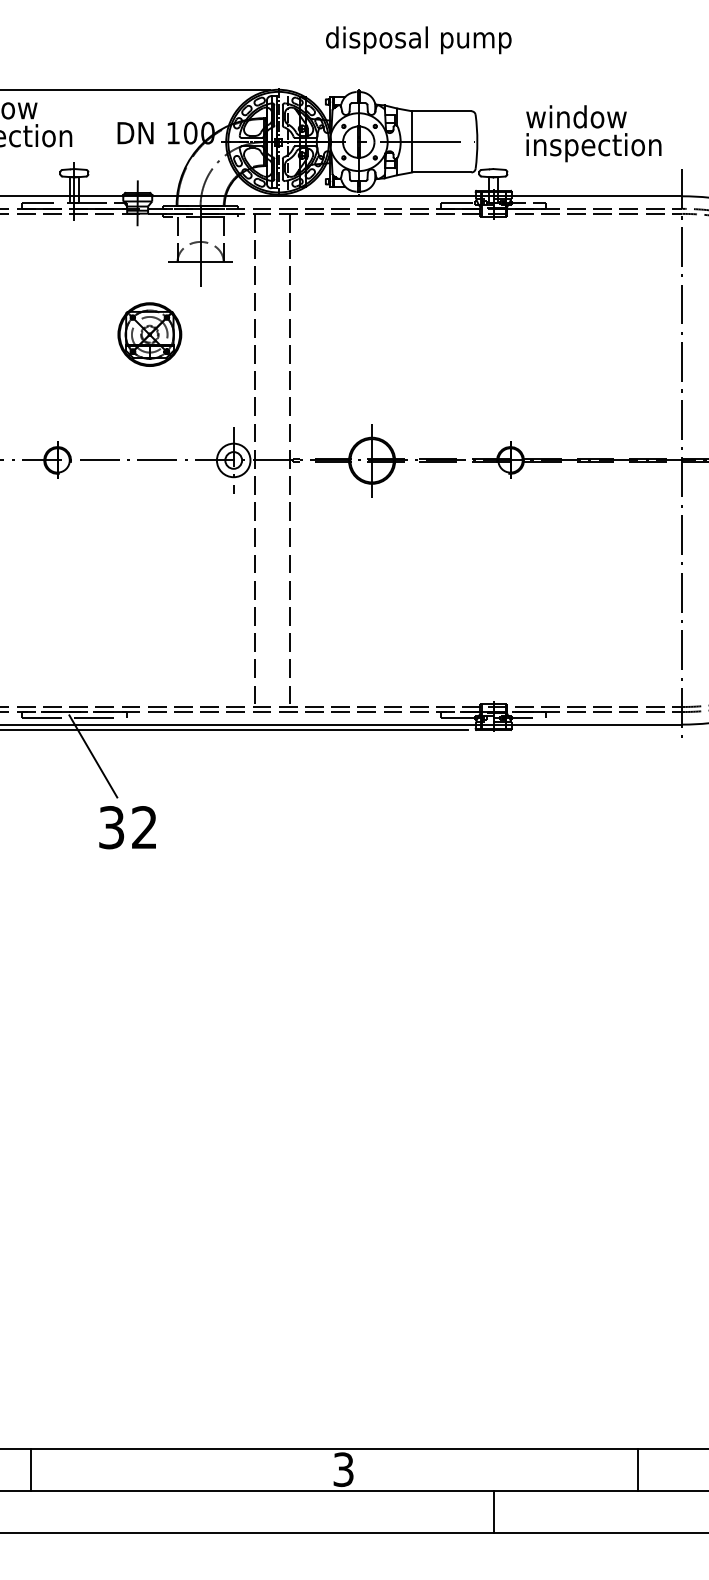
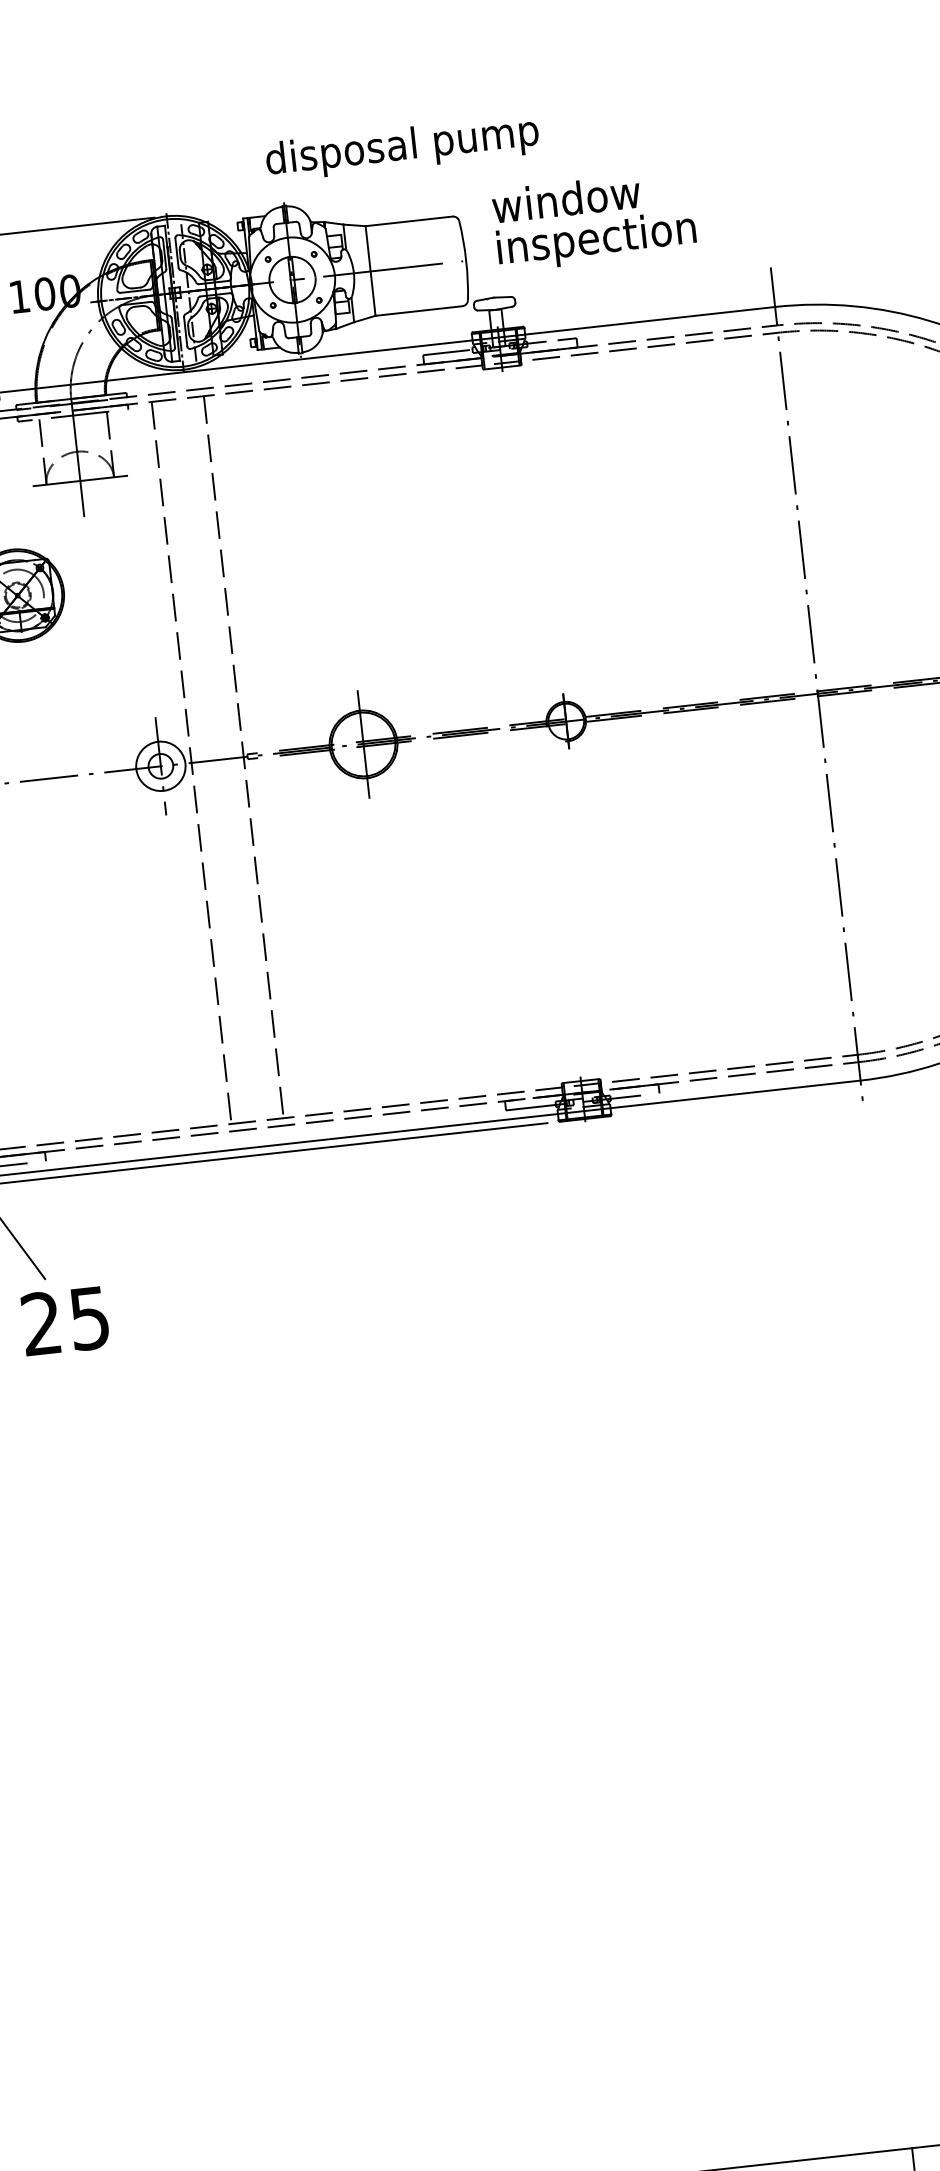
text: (418, 40) -> (402, 148), moved
text: (593, 133) -> (593, 220), moved
text: (127, 827) -> (64, 1320), 32 -> 25

